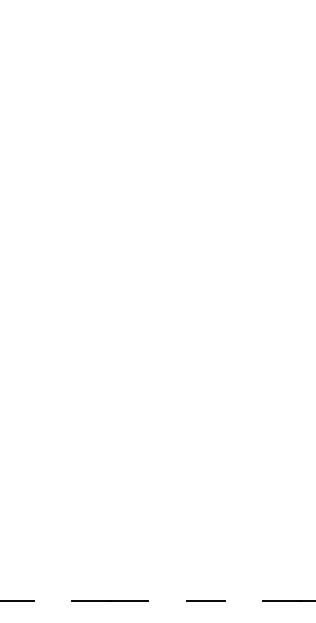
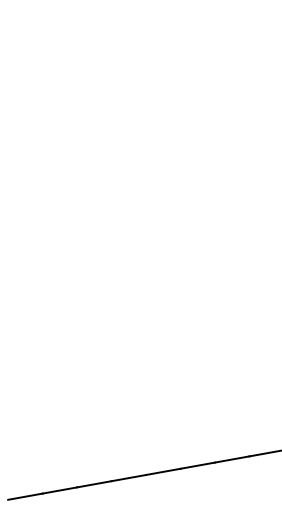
line: (52, 600) -> (59, 490), added
line: (167, 600) -> (163, 471), added
line: (243, 600) -> (231, 459), added

